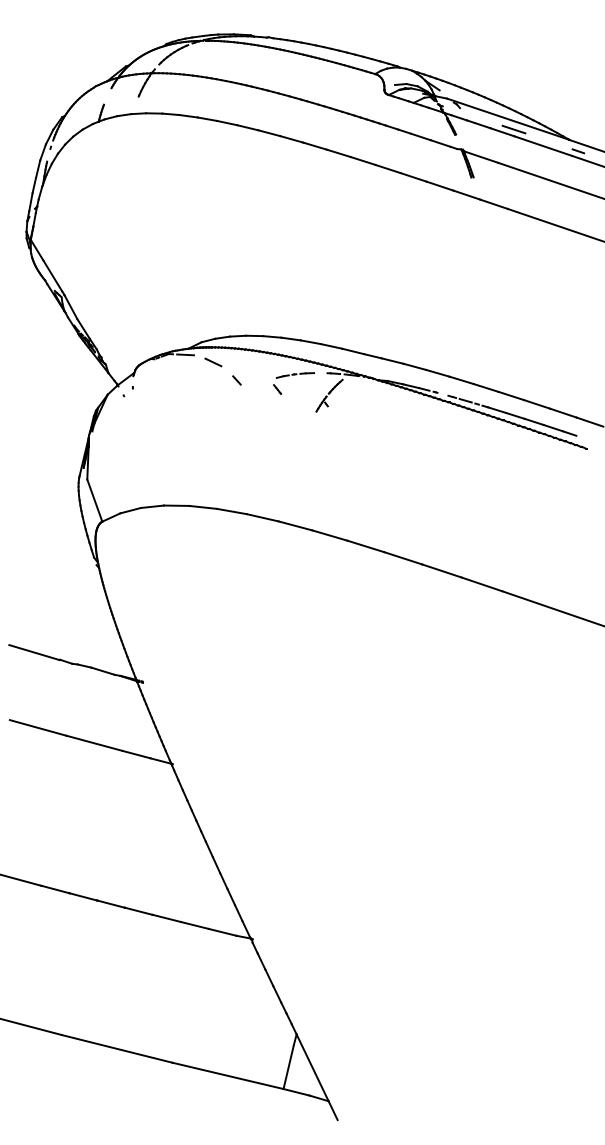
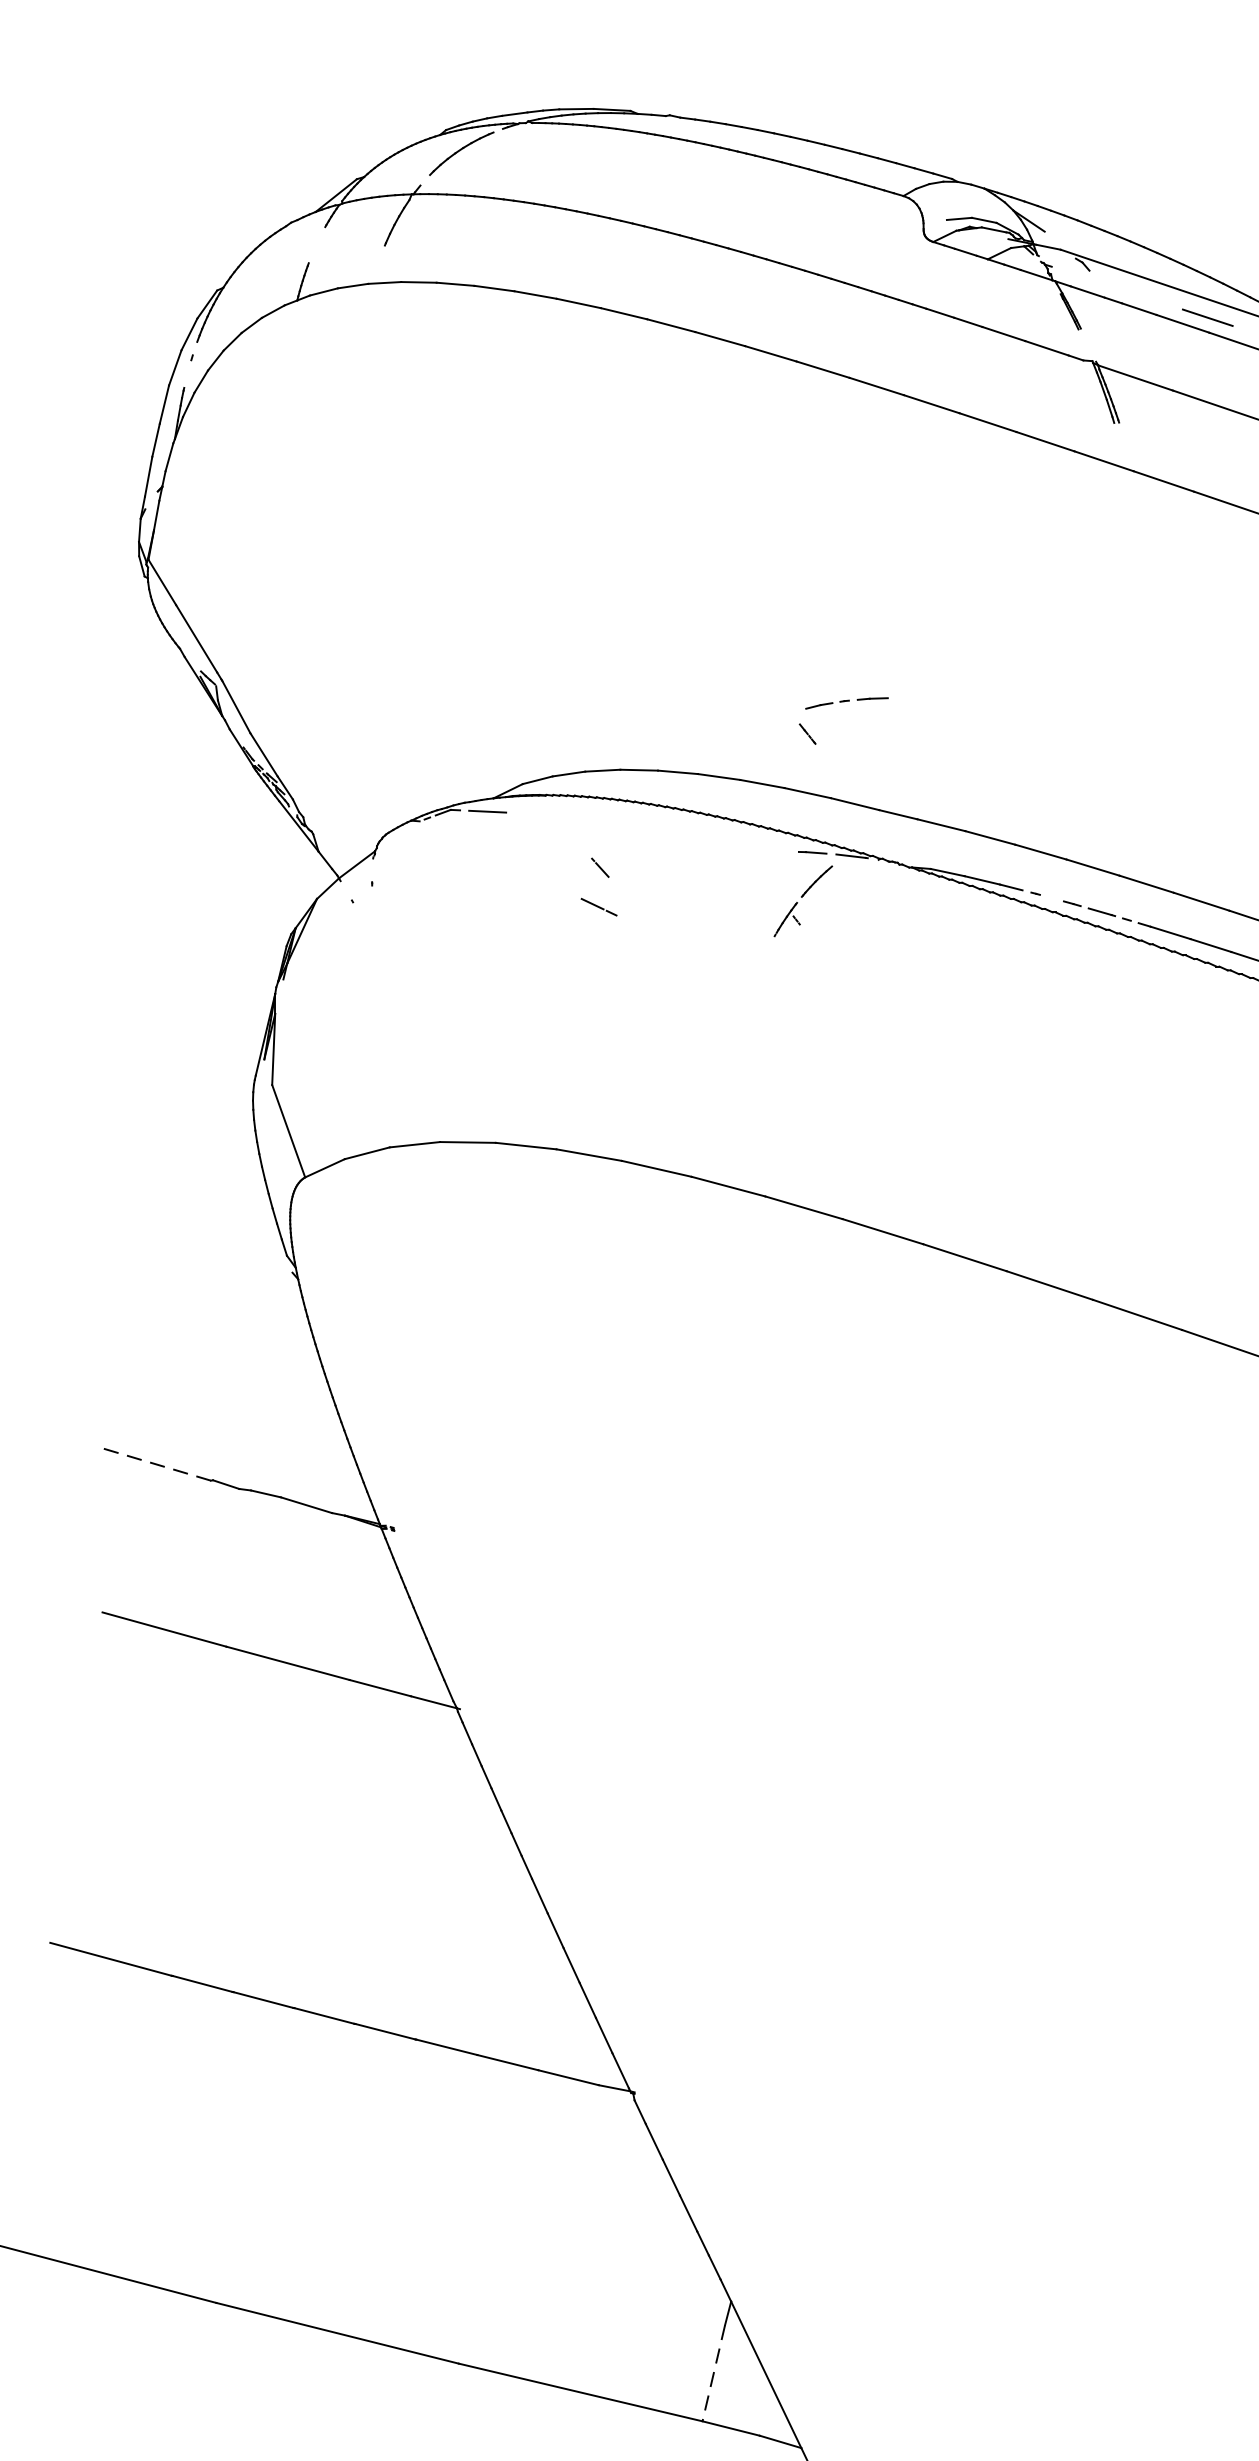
line: (213, 362) -> (599, 907), moved
part: (293, 375) -> (842, 703), moved
line: (33, 652) -> (154, 1464), solid -> dashed
line: (288, 1067) -> (713, 2374), solid -> dashed

